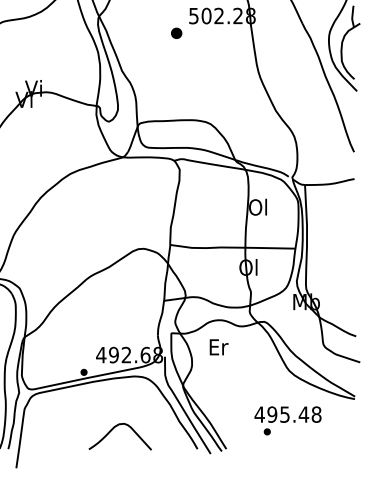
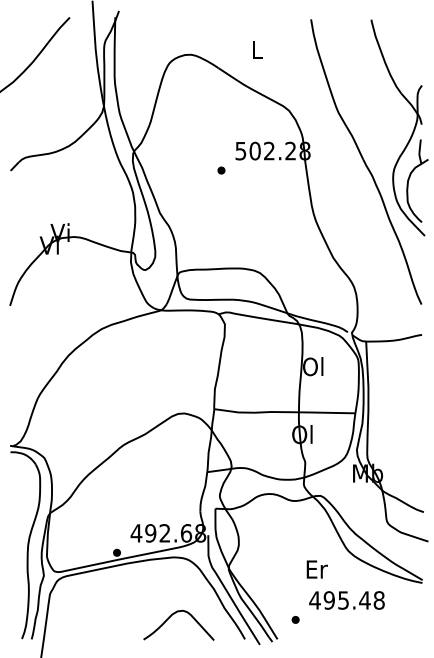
part: (176, 33) -> (221, 170), size x0.62
text: (218, 347) -> (316, 569), moved
curve: (113, 428) -> (171, 616), moved
part: (267, 431) -> (295, 619), moved

